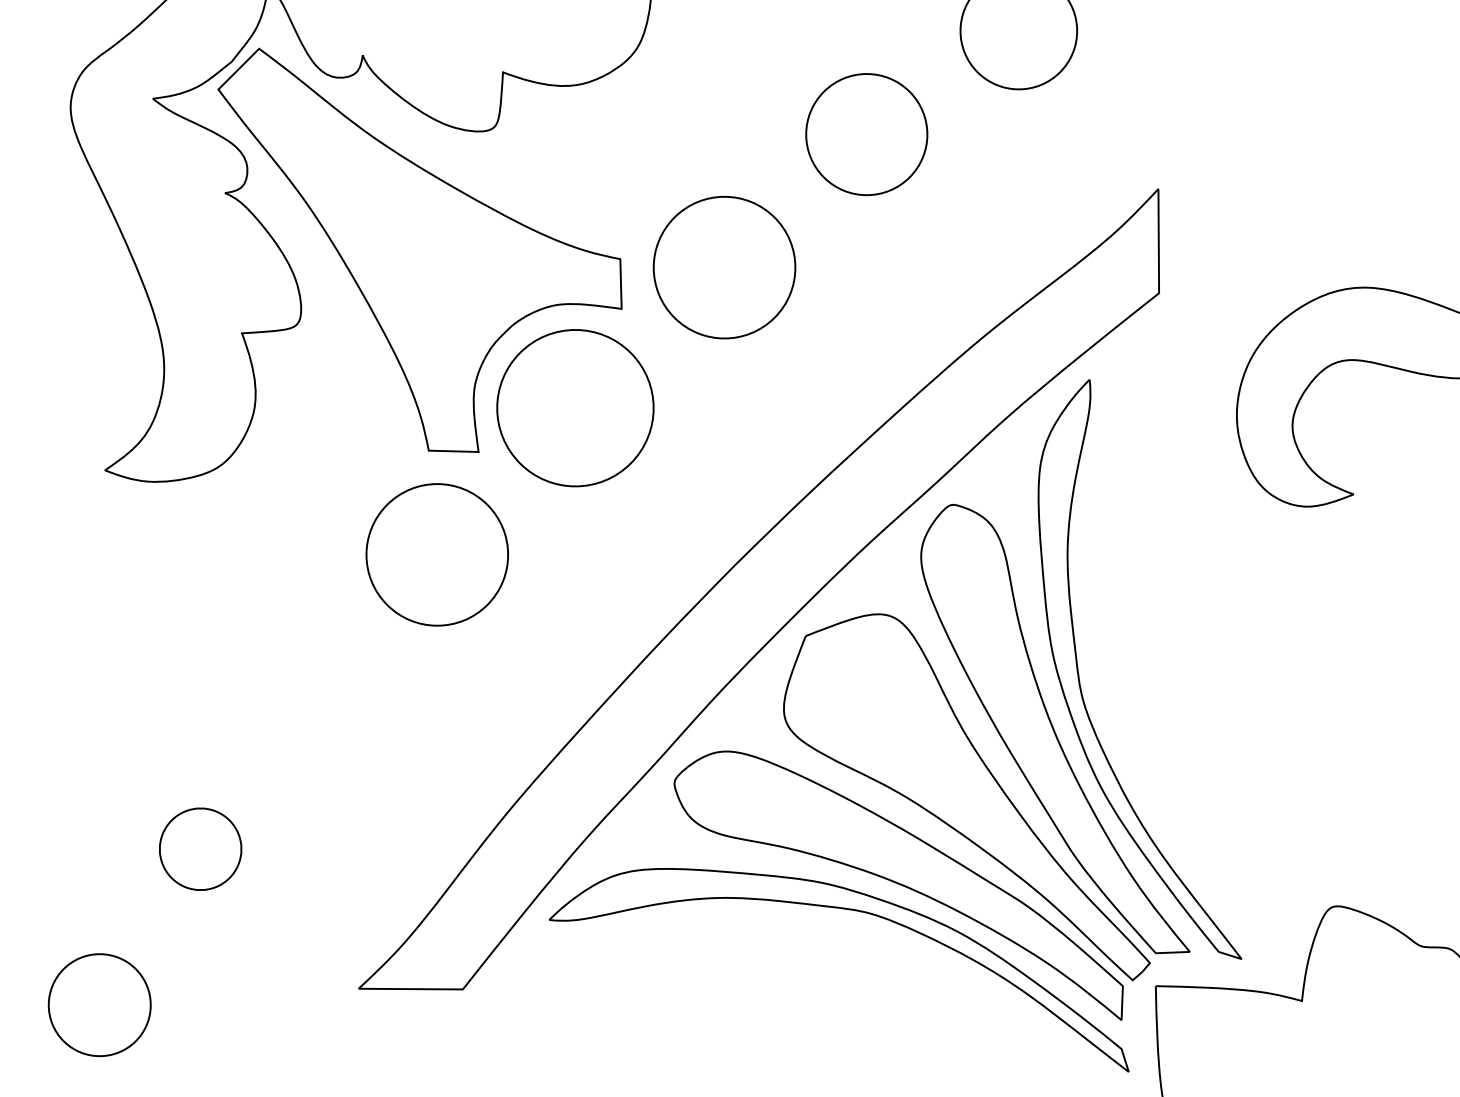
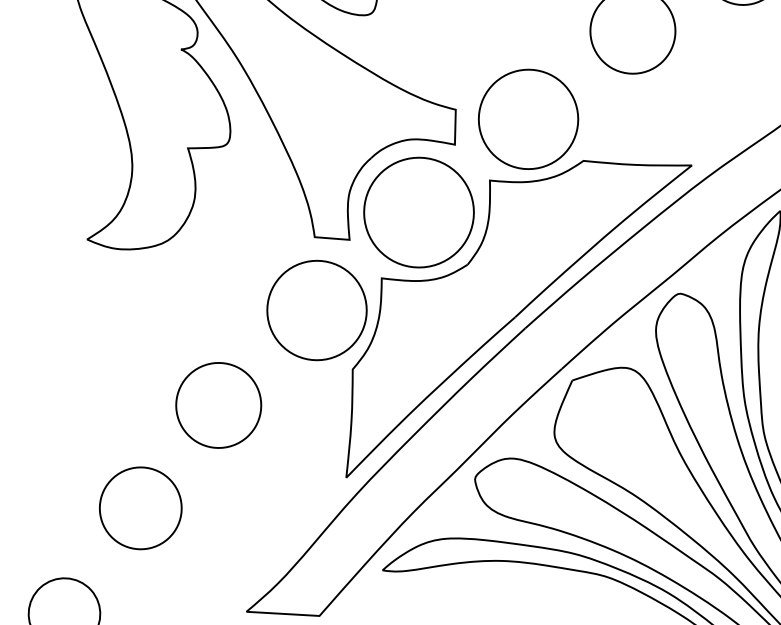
part: (720, 550) -> (515, 317), added
part: (303, 696) -> (218, 405), added
part: (200, 849) -> (140, 508), size x1.43

